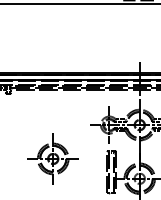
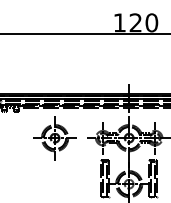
part: (52, 159) -> (54, 138), moved

